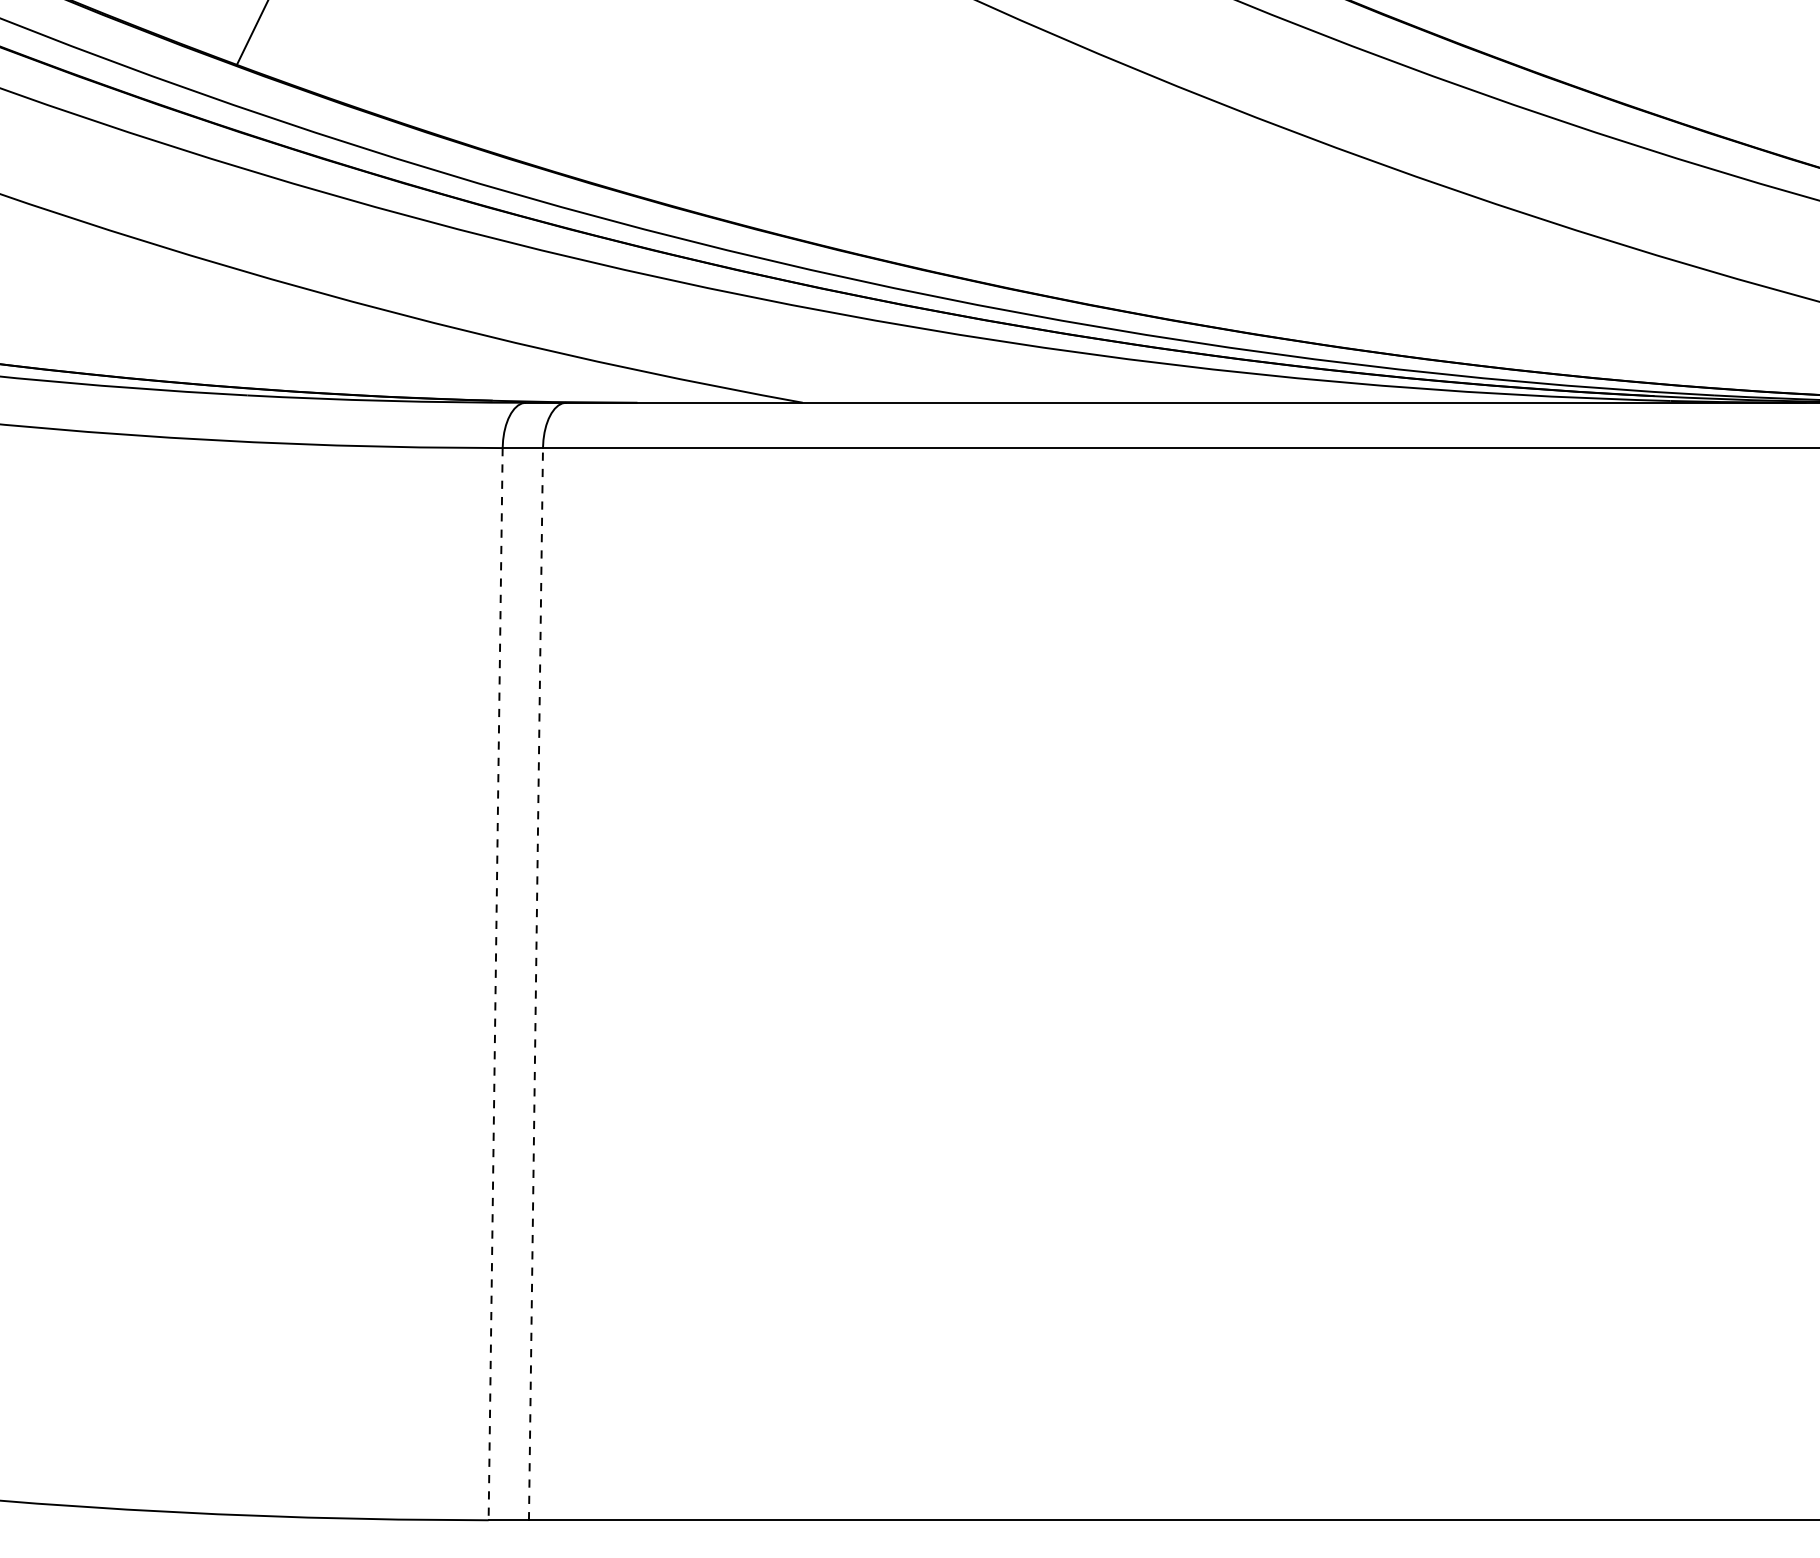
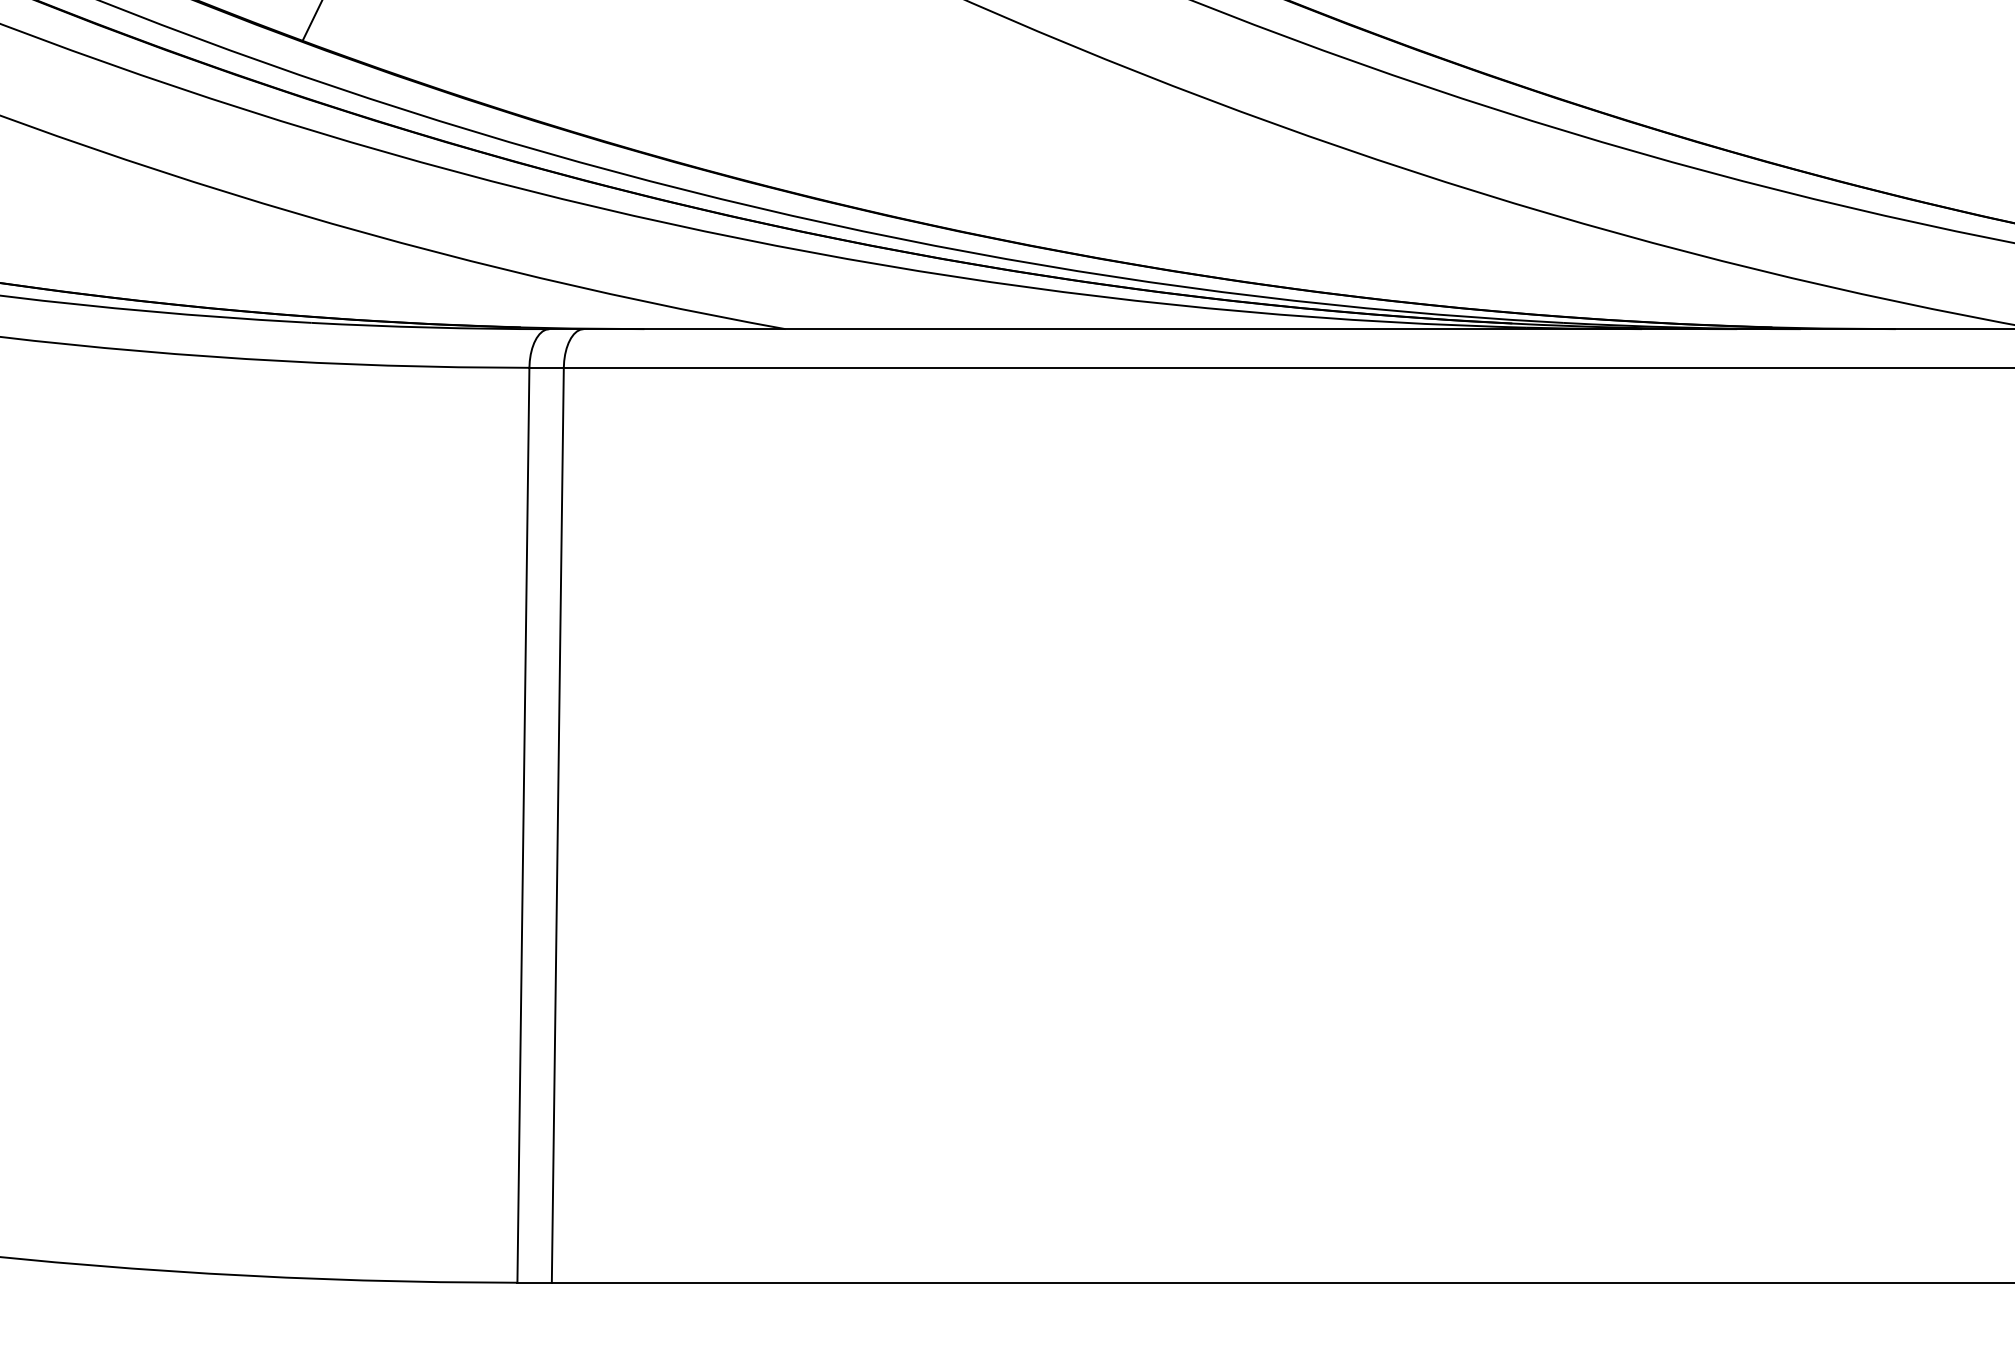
line: (535, 983) -> (557, 824), dashed -> solid
line: (495, 984) -> (523, 825), dashed -> solid

